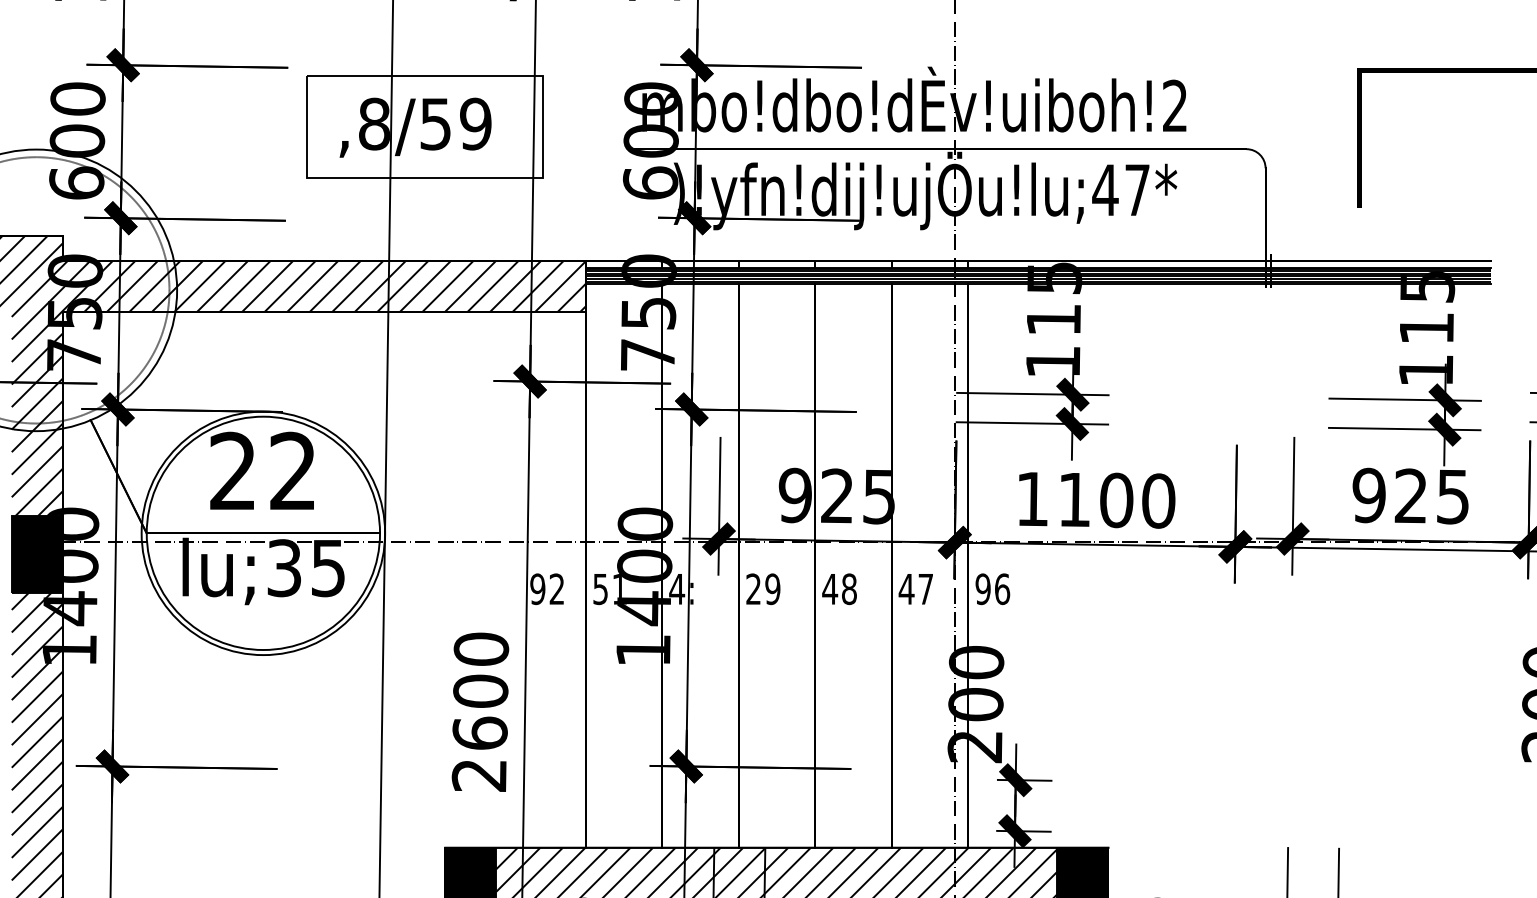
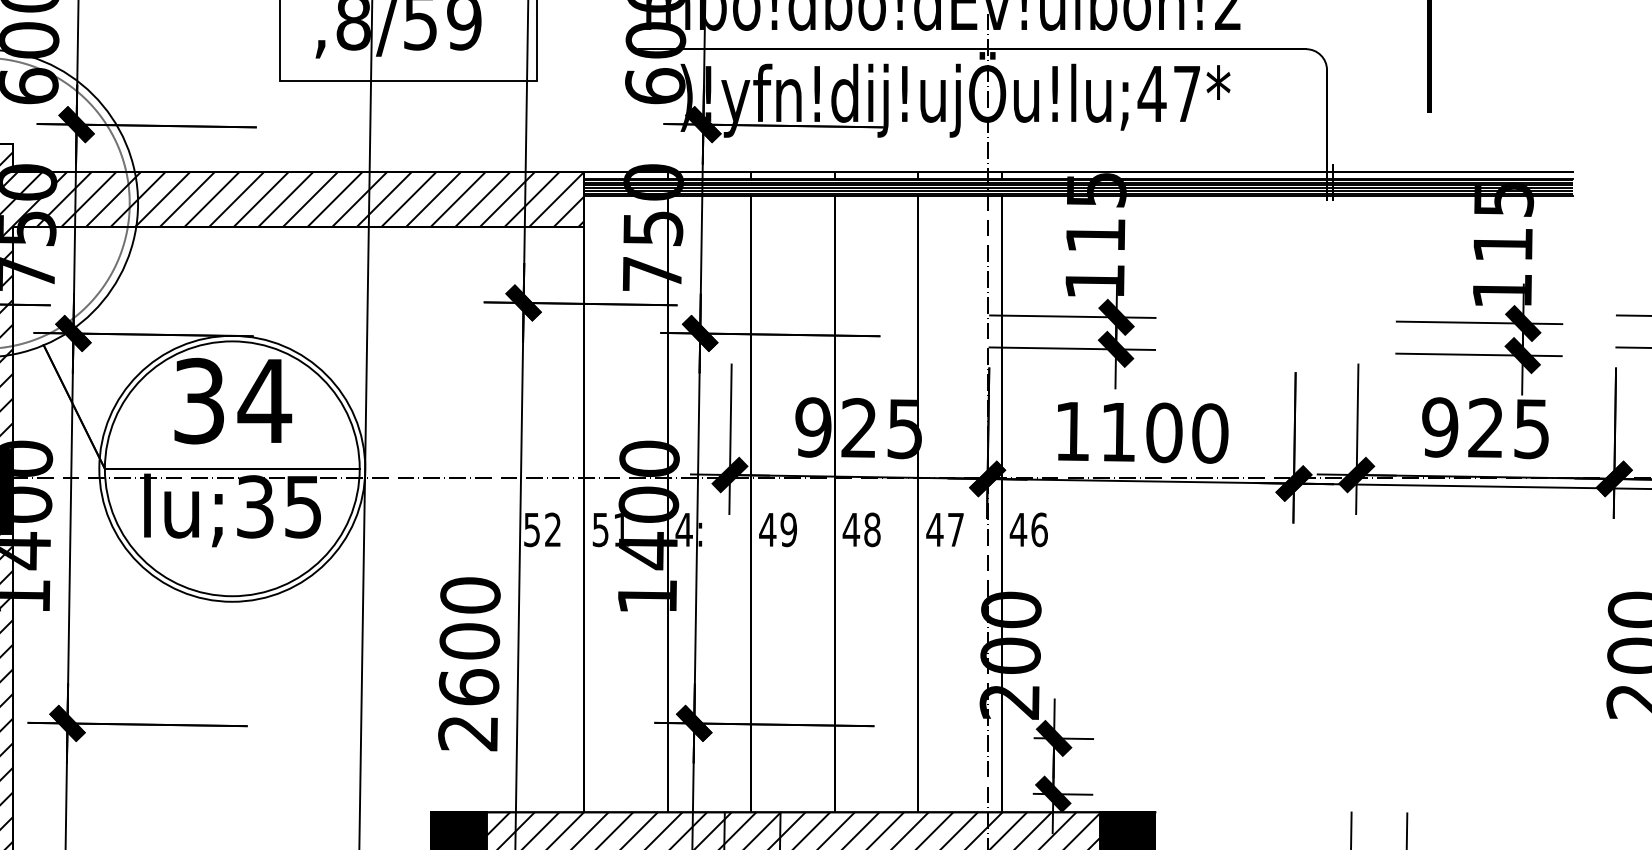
text: (264, 471) -> (233, 401), 22 -> 34
text: (537, 588) -> (531, 529), 92 -> 52
text: (753, 588) -> (767, 529), 29 -> 49
text: (983, 589) -> (1018, 530), 96 -> 46

